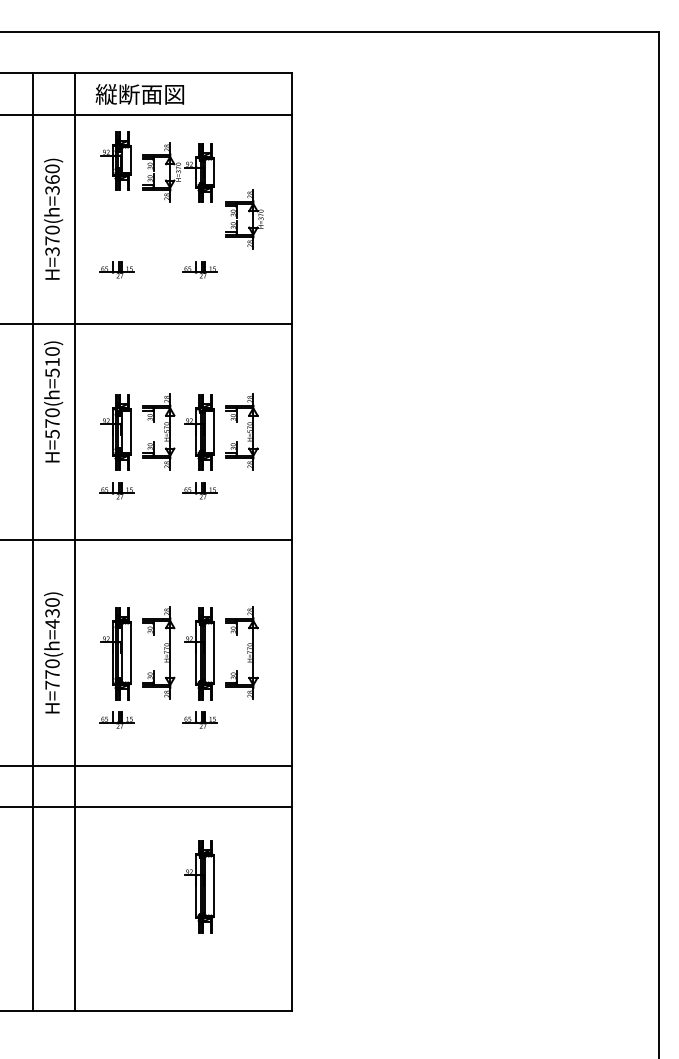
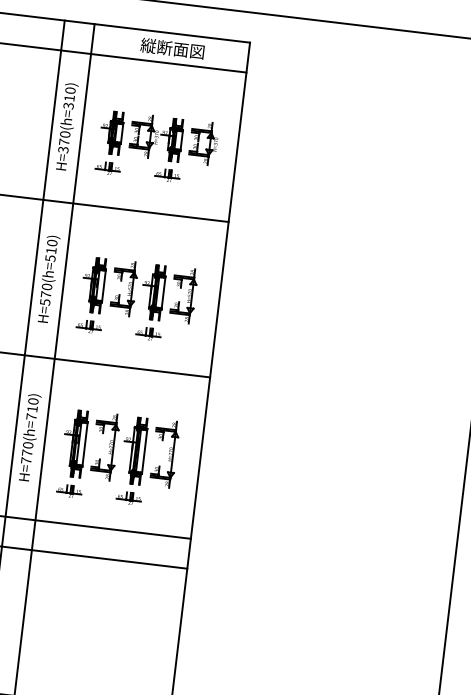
text: (139, 94) -> (172, 48), moved
part: (115, 160) -> (111, 132), moved
part: (178, 172) -> (156, 137), moved
text: (52, 179) -> (69, 98), H=370(h=360) -> H=370(h=310)
text: (53, 401) -> (48, 278), moved
text: (52, 618) -> (32, 412), H=770(h=430) -> H=770(h=710)
part: (199, 886) -> (114, 617), removed

